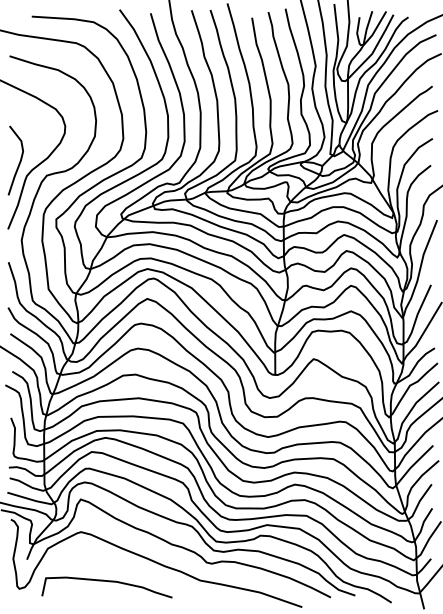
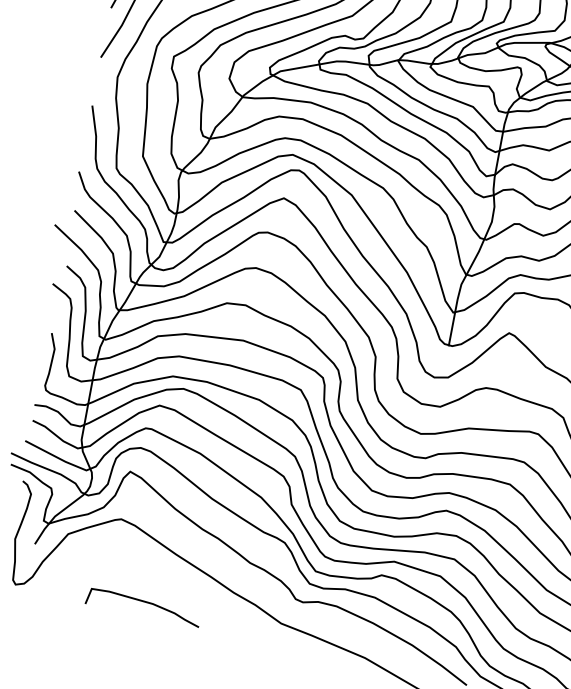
part: (106, 587) -> (142, 607), size x0.6

